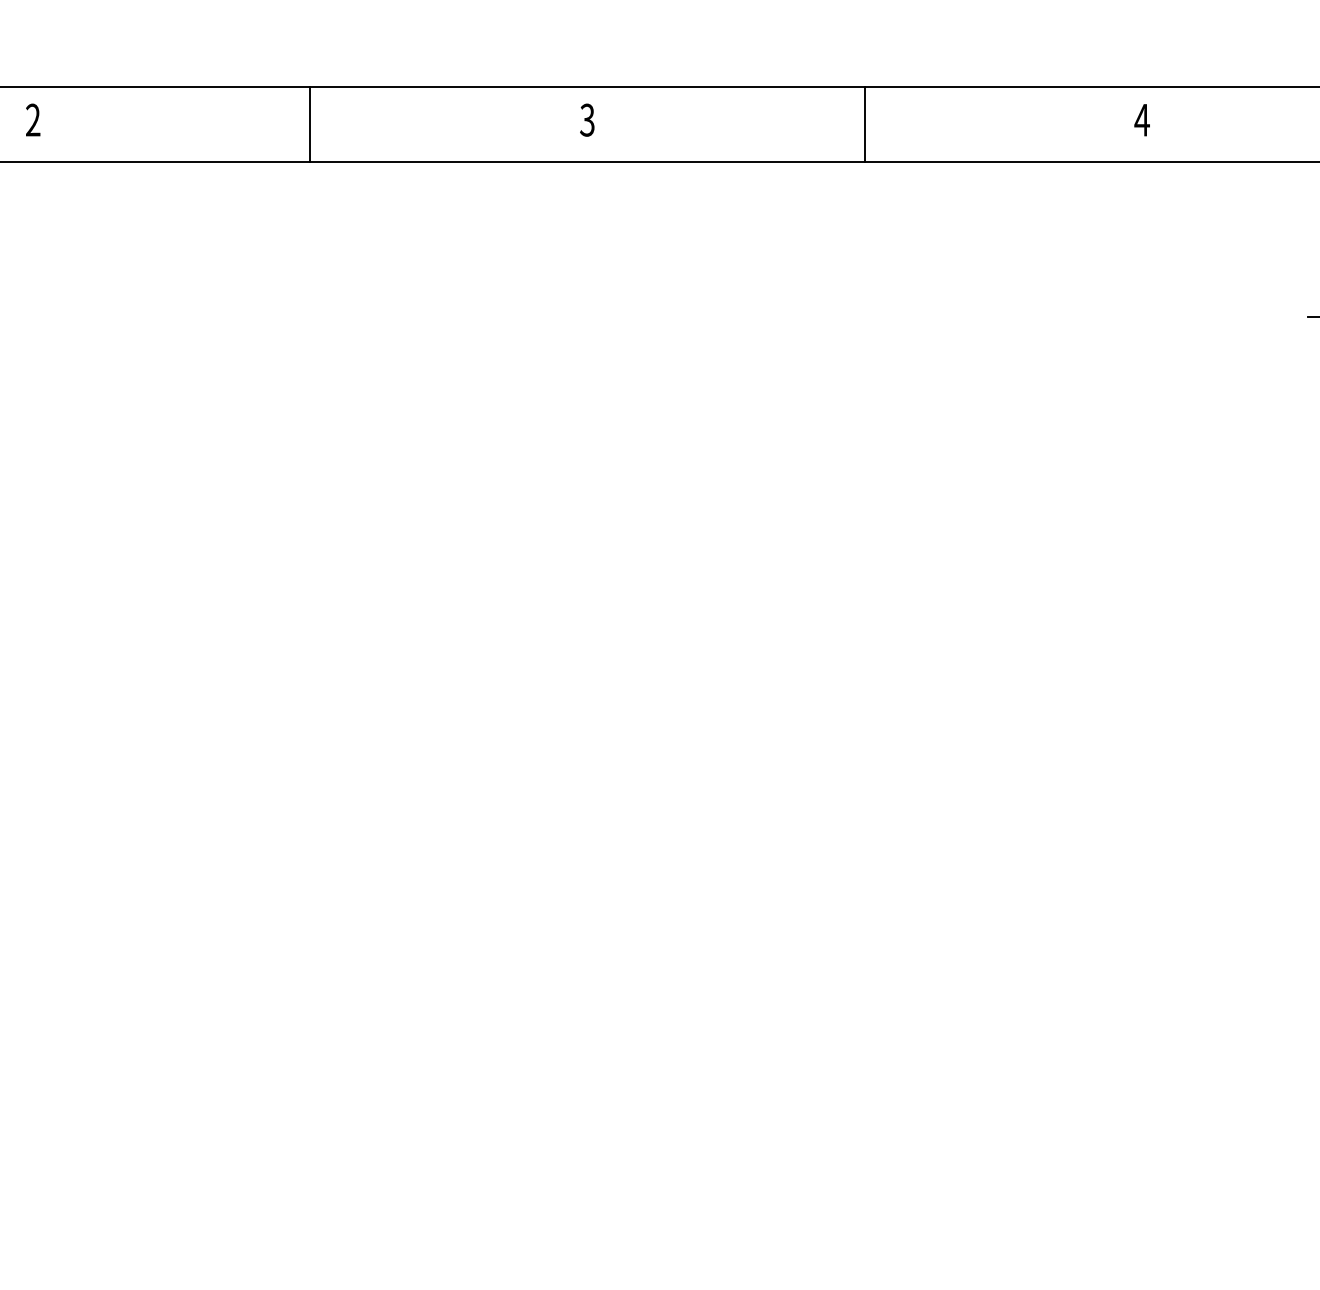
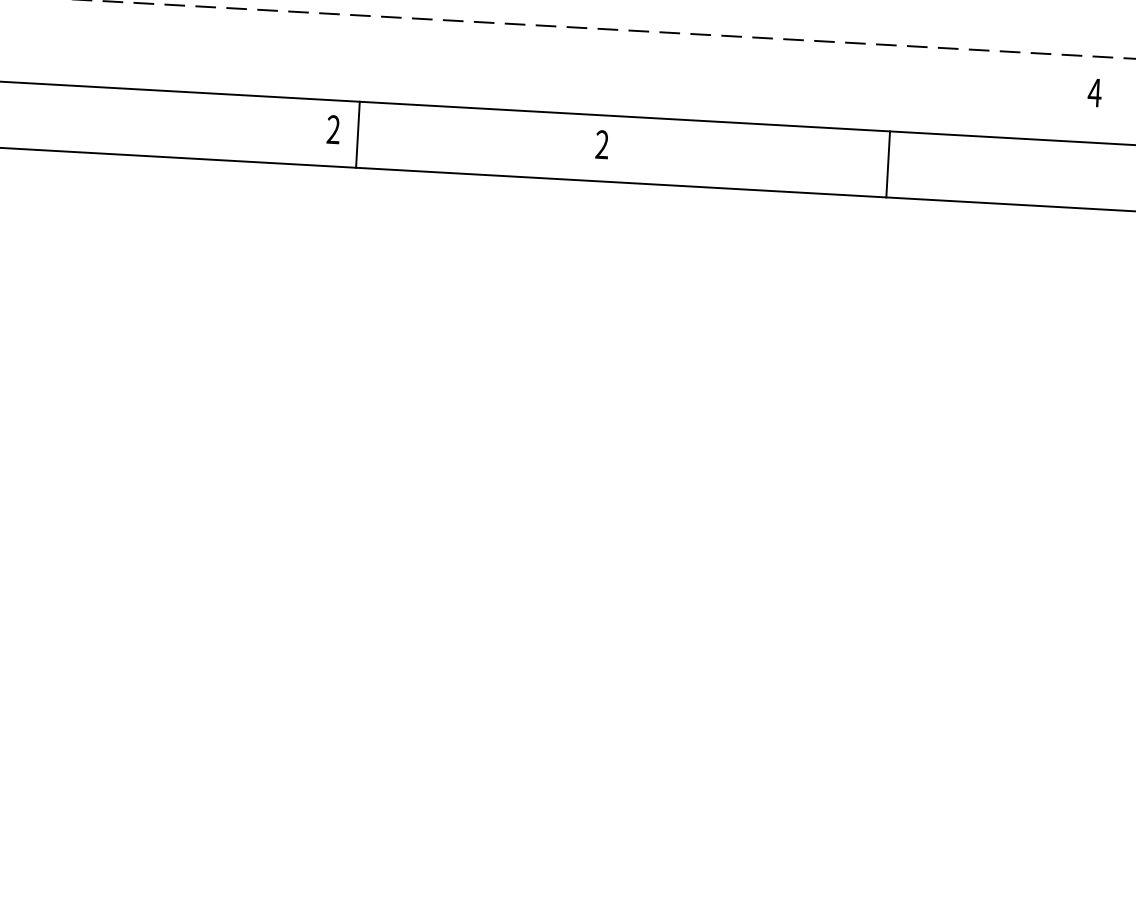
text: (33, 119) -> (333, 129), moved
text: (587, 120) -> (602, 145), 3 -> 2
text: (1141, 120) -> (1094, 93), moved
line: (864, 123) -> (888, 163), moved

